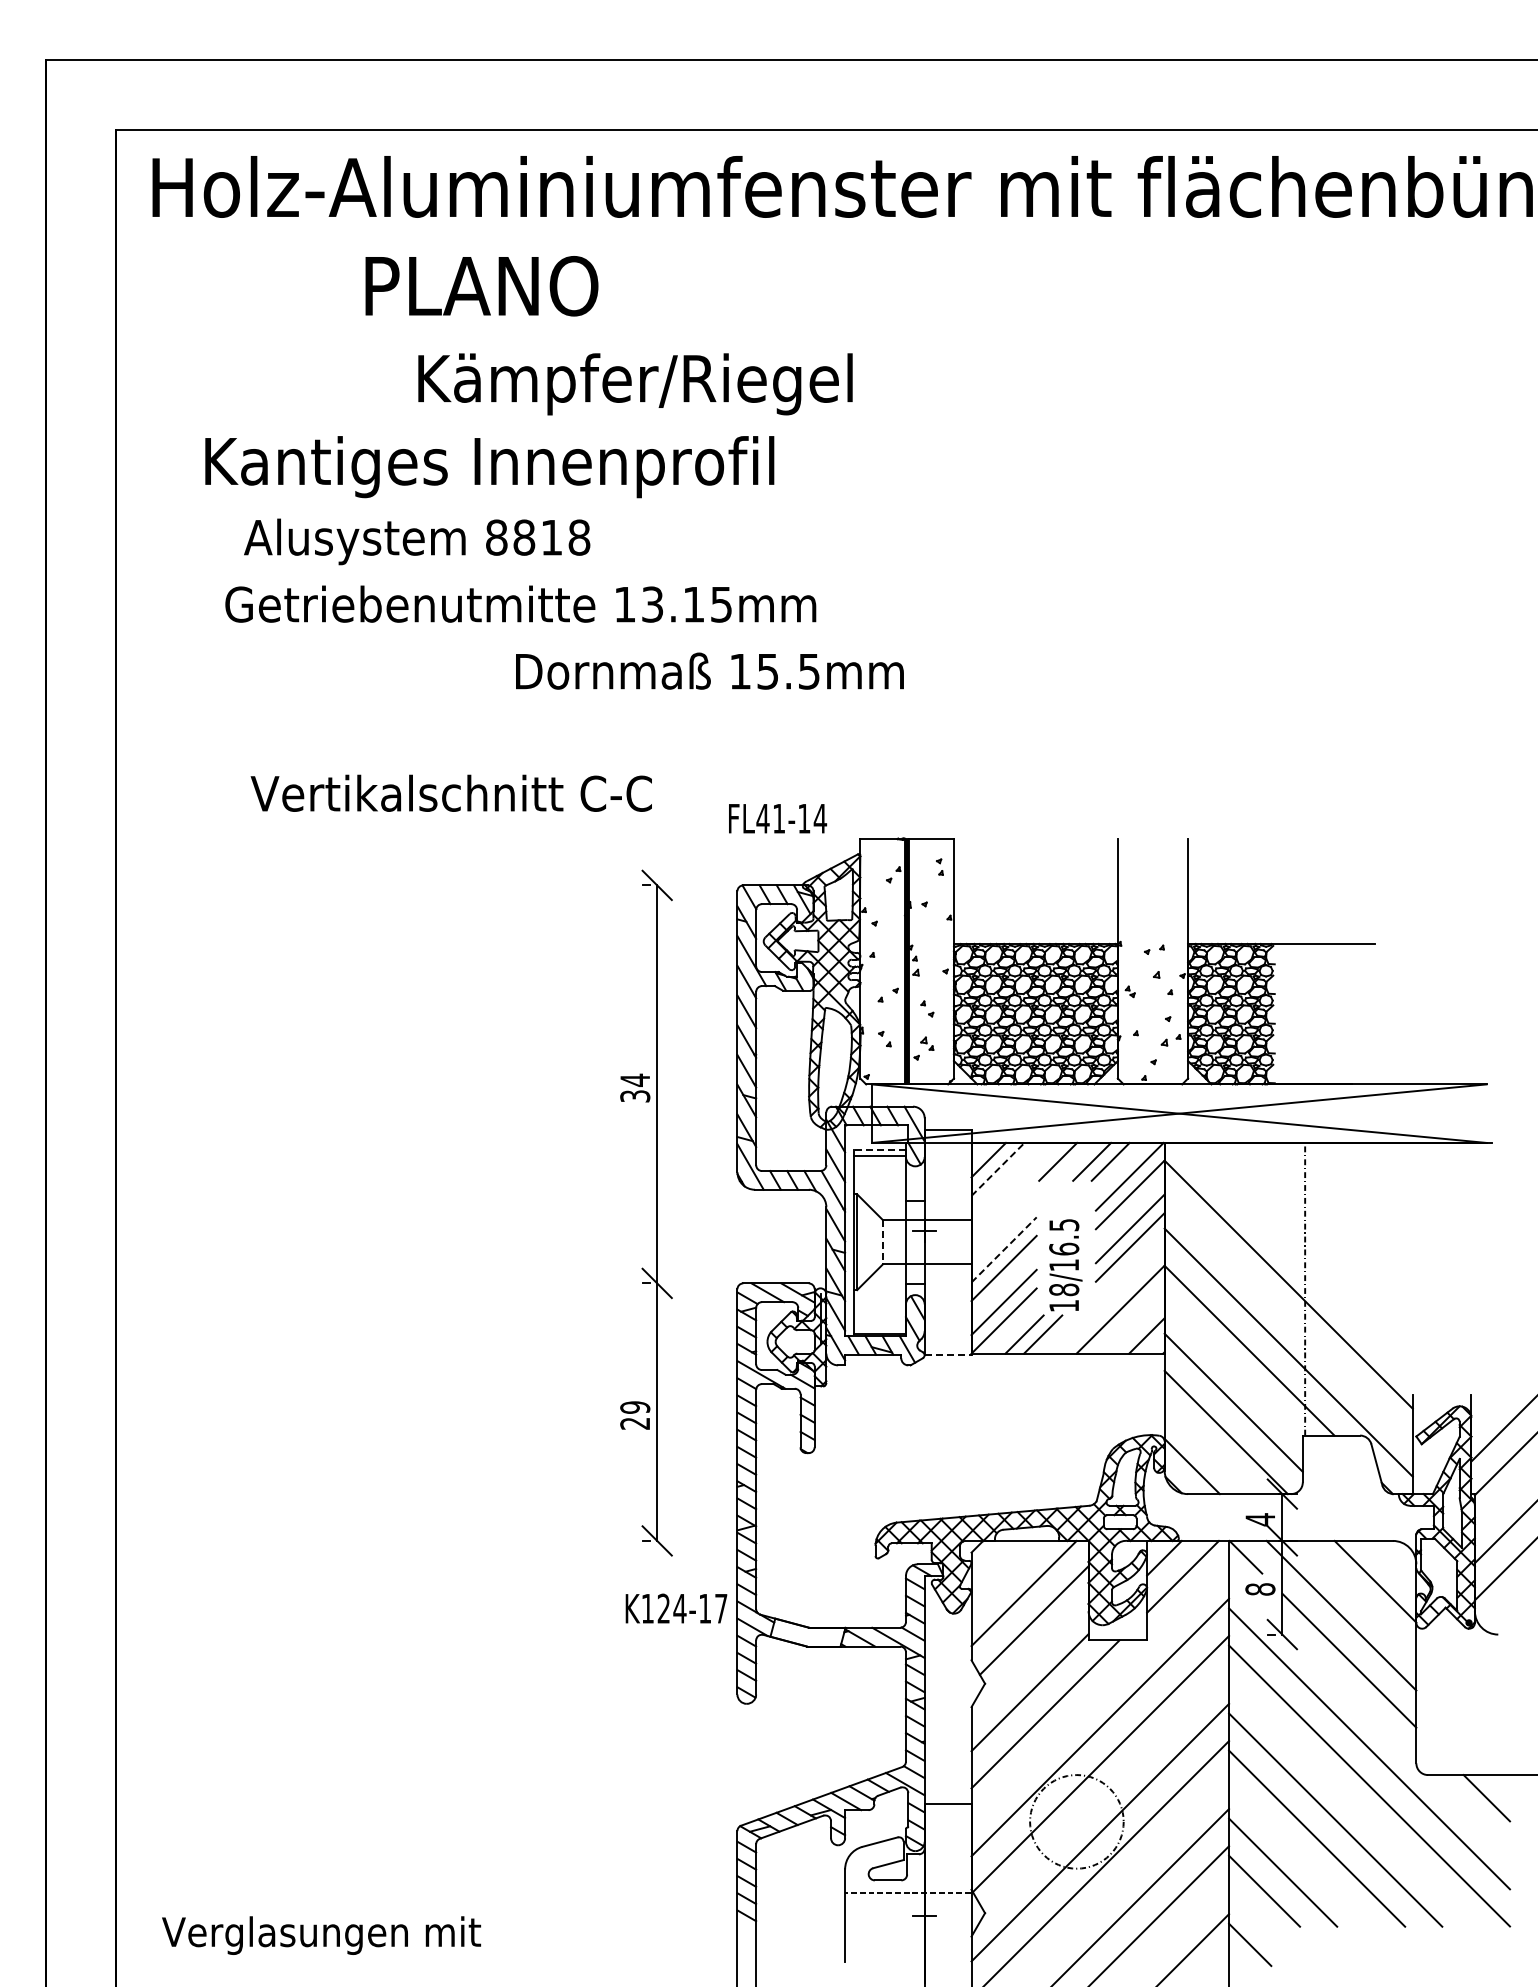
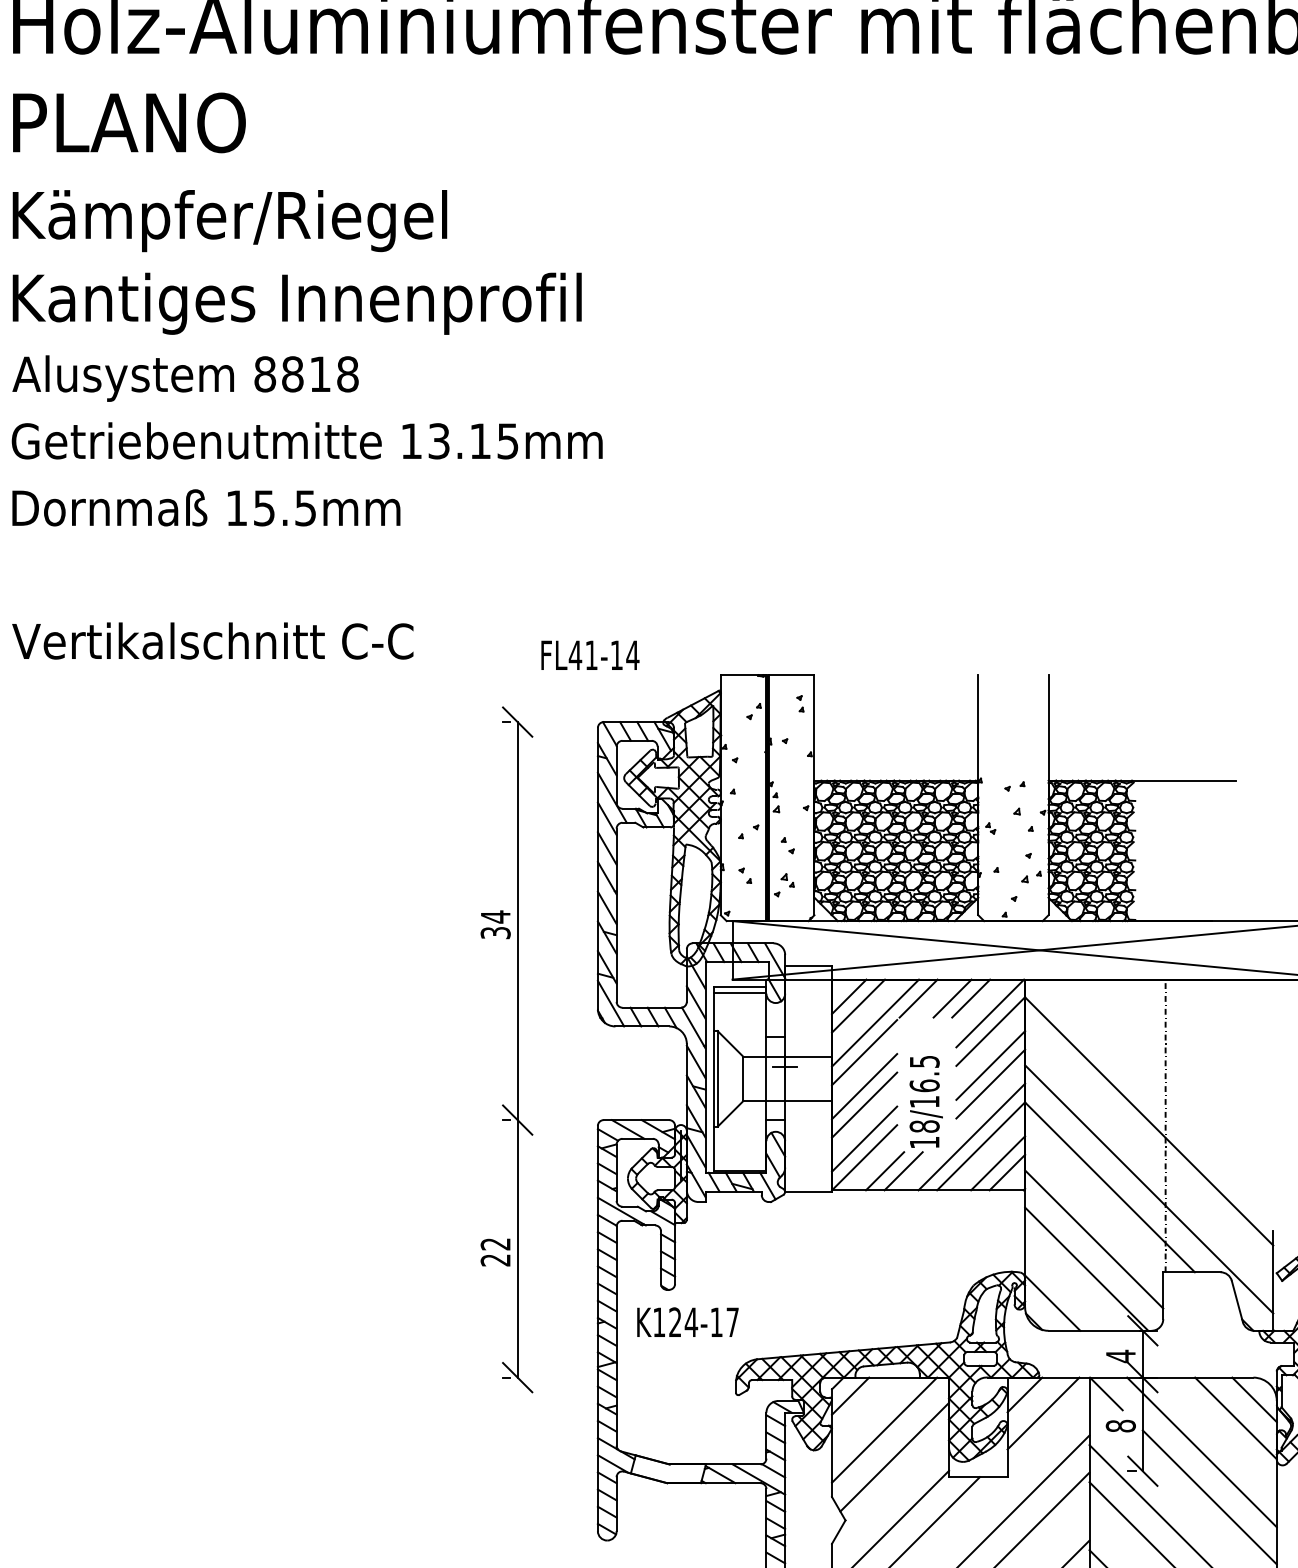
text: (481, 286) -> (128, 123), moved
text: (635, 384) -> (229, 221), moved
text: (489, 467) -> (296, 304), moved
text: (417, 541) -> (185, 378), moved
text: (520, 603) -> (306, 440), moved
text: (709, 670) -> (205, 507), moved
text: (450, 792) -> (211, 640), moved
text: (778, 818) -> (590, 655), moved
line: (879, 1150) -> (739, 987), dashed -> solid
line: (998, 1169) -> (858, 1006), dashed -> solid
line: (1014, 1185) -> (874, 1022), added
line: (1003, 1215) -> (863, 1052), added
line: (882, 1242) -> (742, 1079), dashed -> solid
line: (1004, 1249) -> (864, 1086), dashed -> solid
line: (1111, 1300) -> (971, 1137), added
line: (1137, 1326) -> (997, 1163), added
line: (948, 1354) -> (808, 1191), dashed -> solid
text: (635, 1407) -> (495, 1244), 29 -> 22
line: (989, 1559) -> (849, 1396), added
line: (1393, 1562) -> (1253, 1399), added
text: (676, 1608) -> (687, 1322), moved

